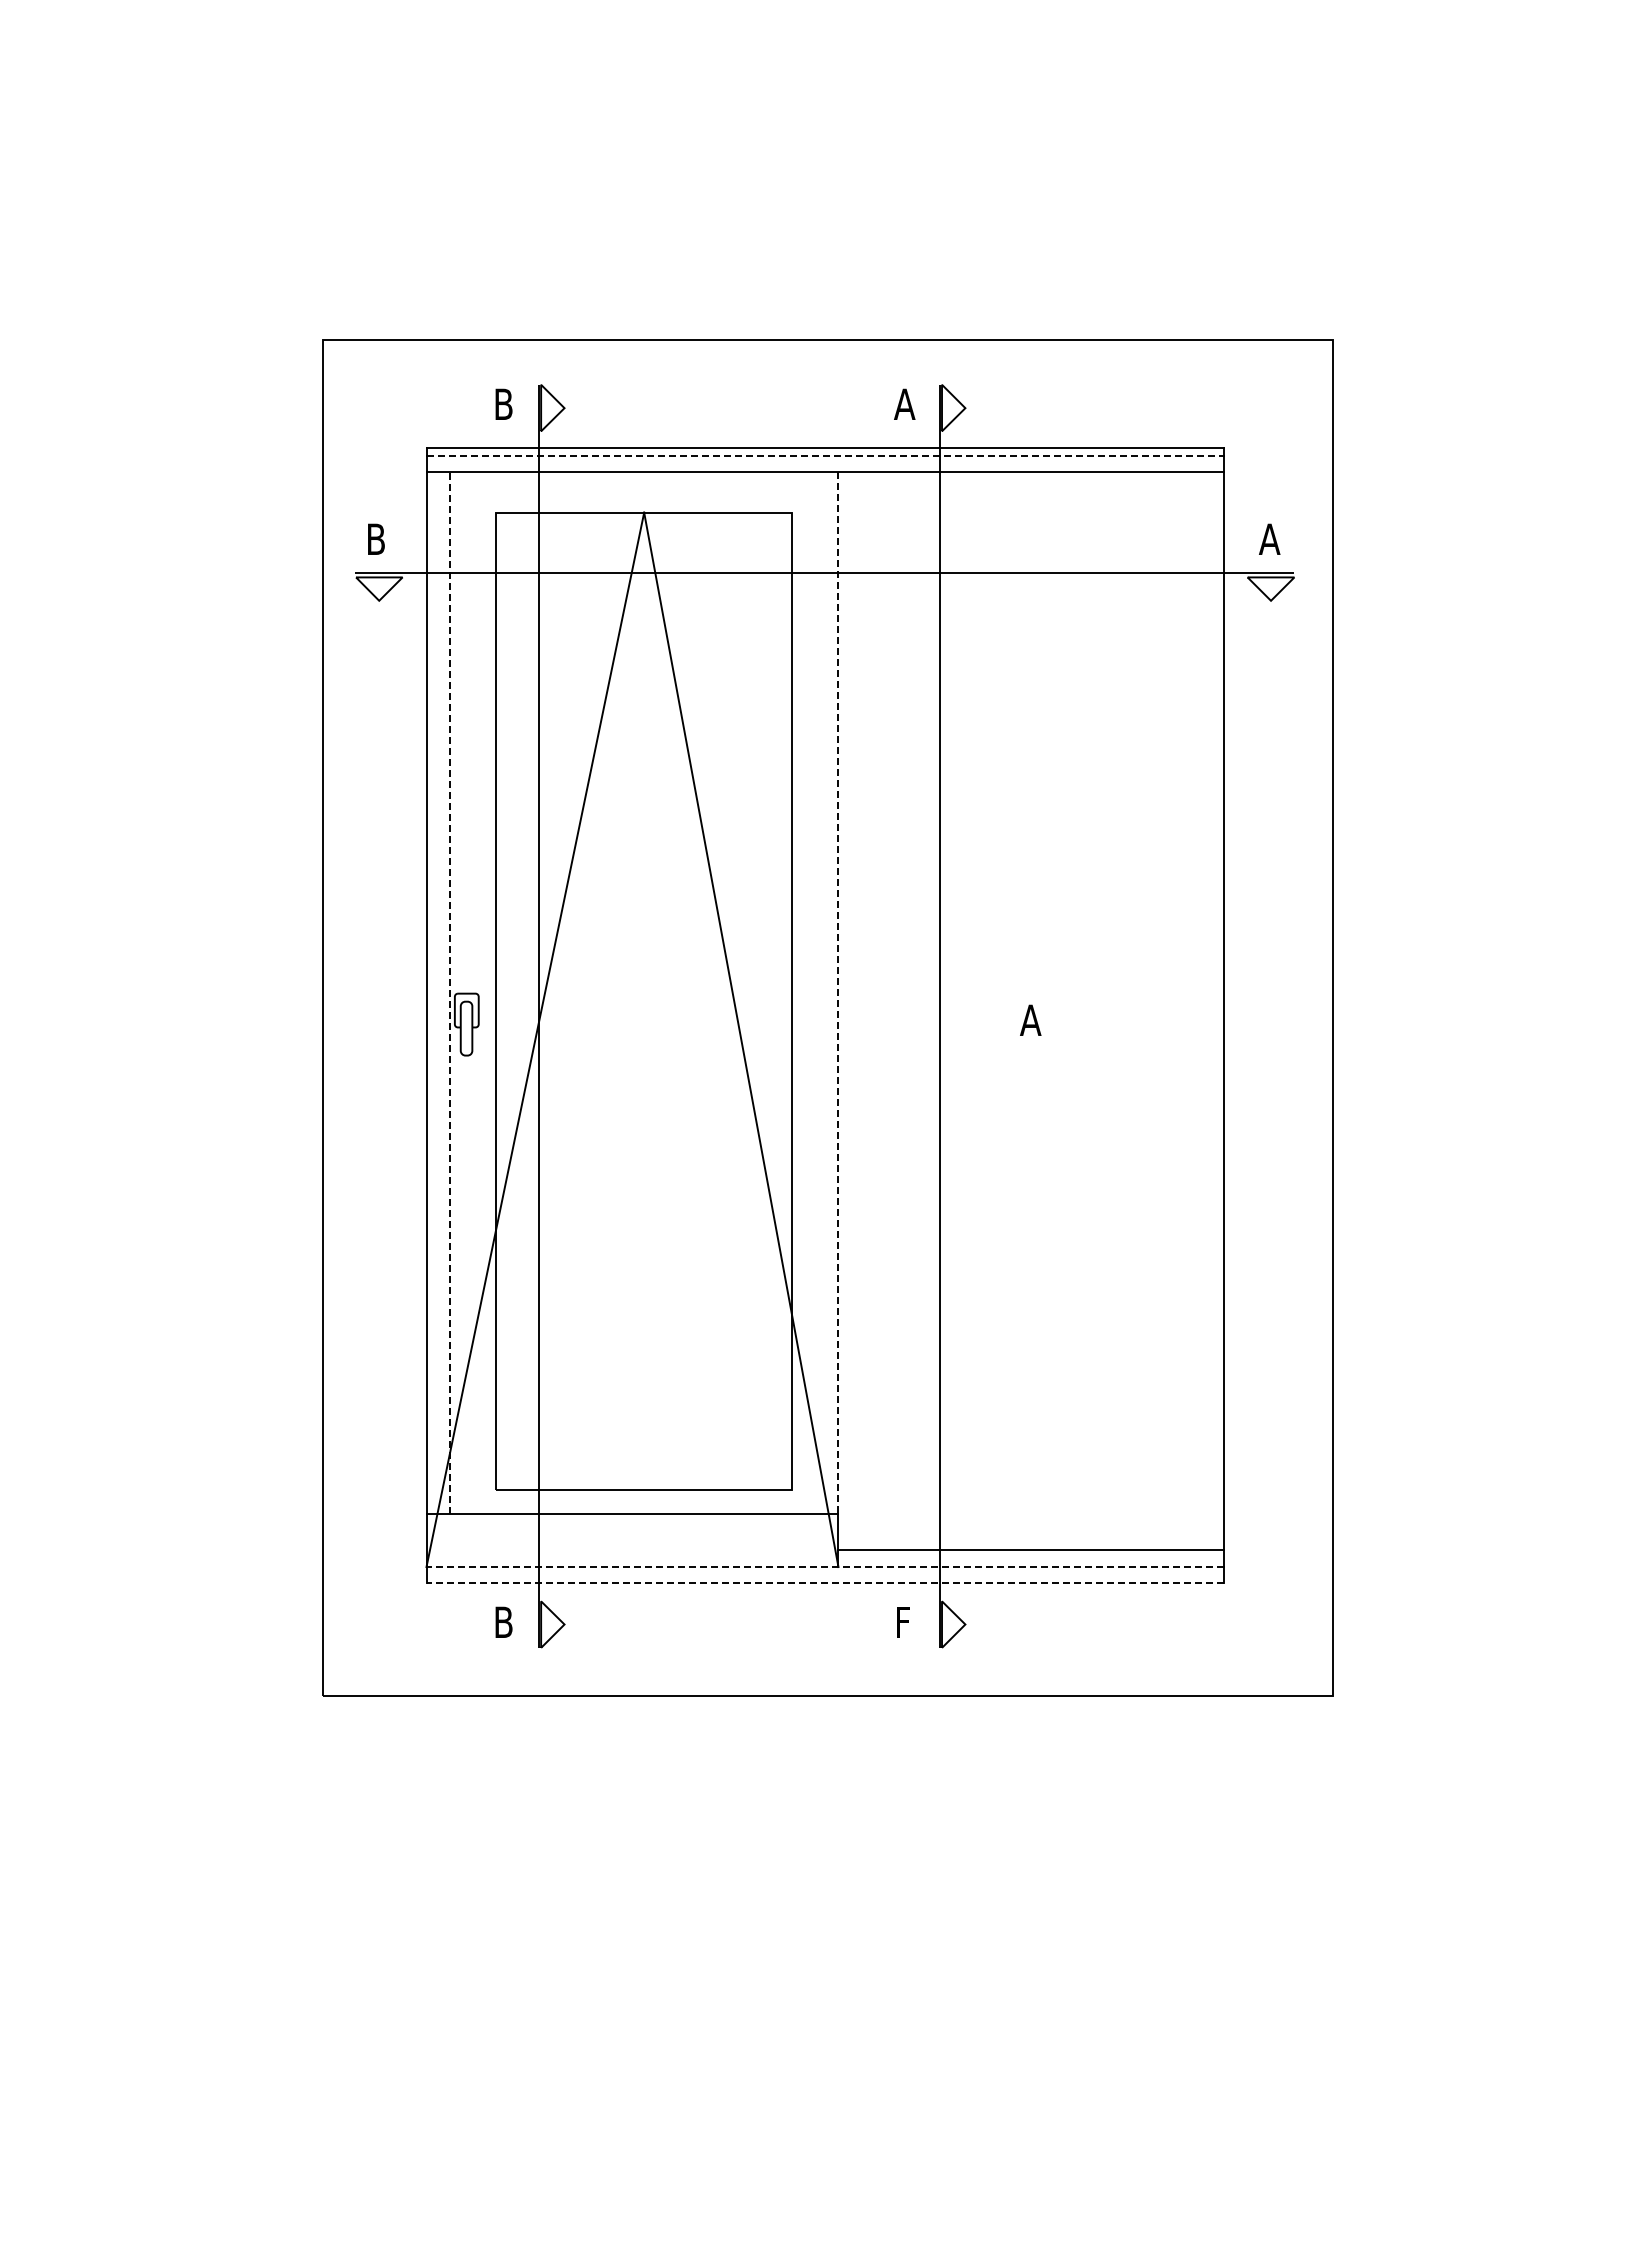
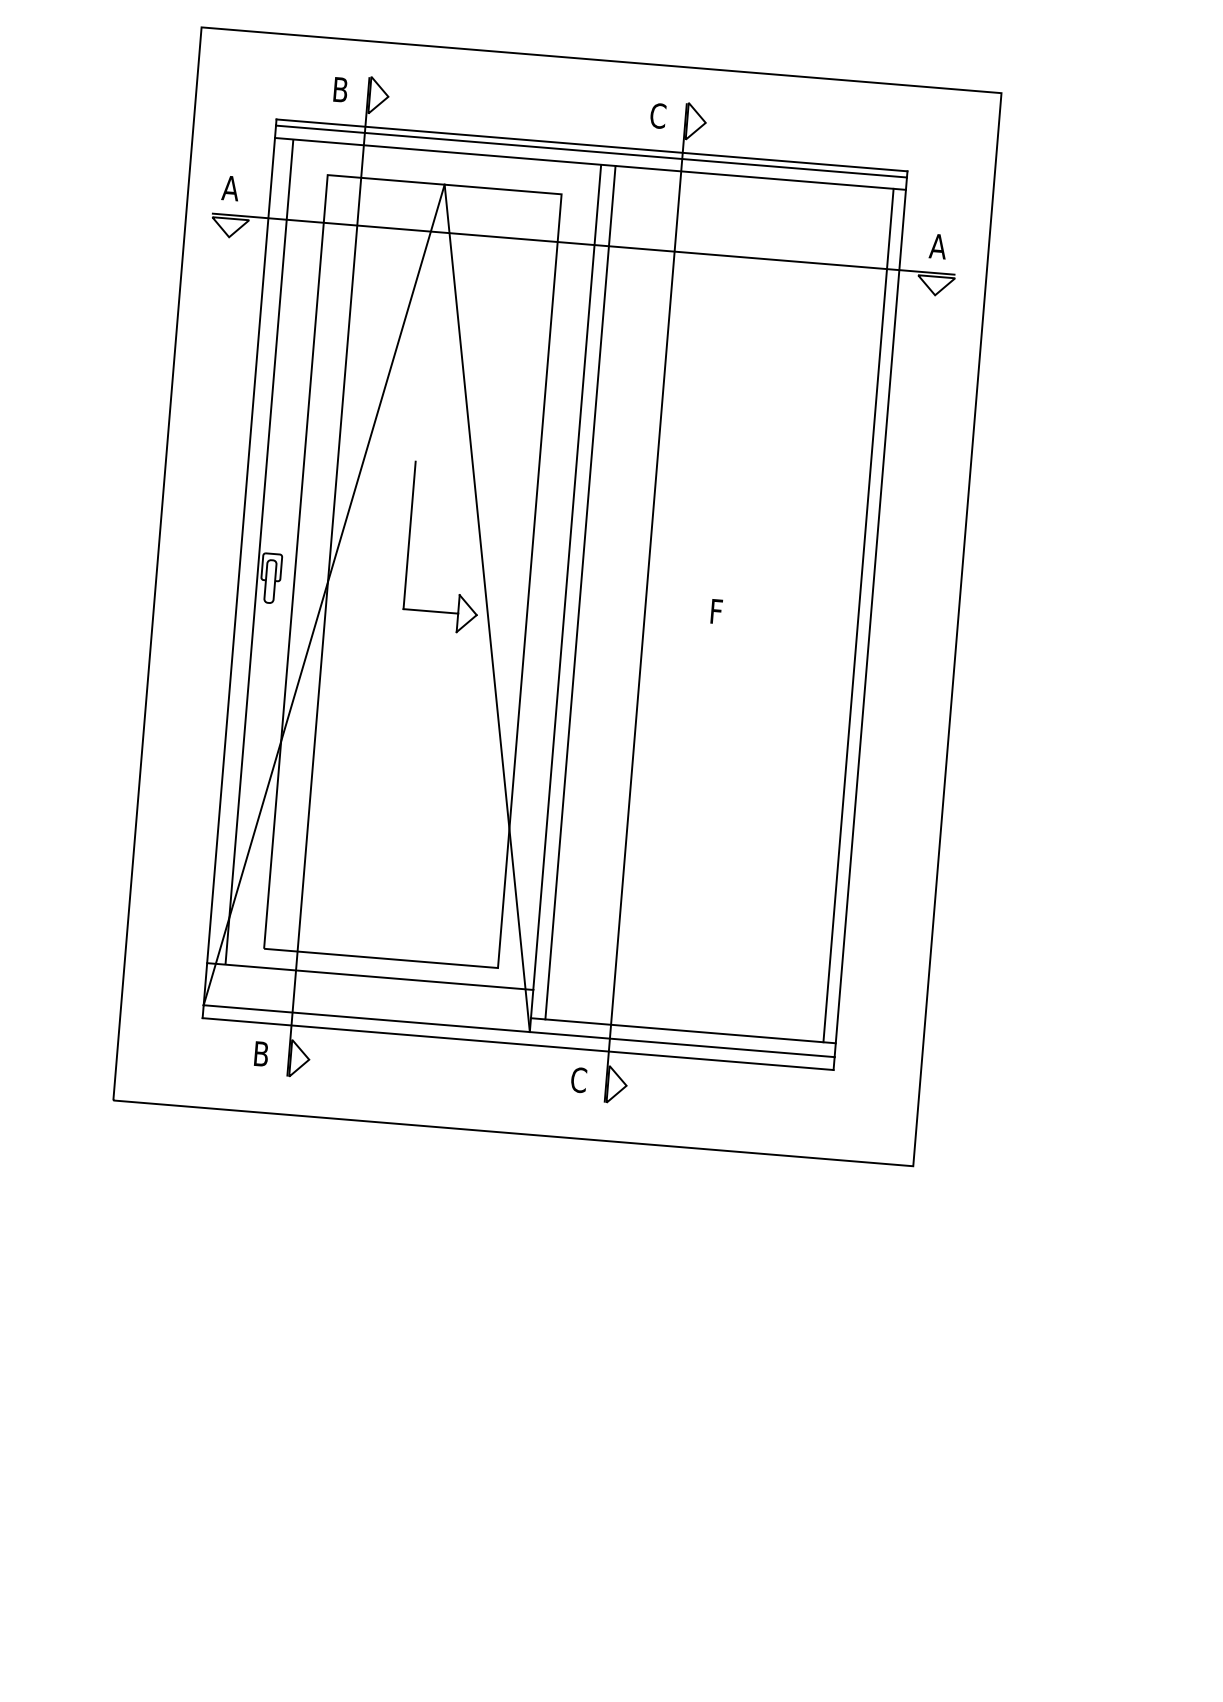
text: (904, 404) -> (657, 116), A -> C
line: (825, 455) -> (591, 151), dashed -> solid
text: (375, 538) -> (230, 187), B -> A
part: (636, 967) -> (408, 544), added
line: (449, 992) -> (259, 551), dashed -> solid
line: (838, 993) -> (567, 578), dashed -> solid
line: (856, 1010) -> (580, 592), added
line: (1207, 1010) -> (858, 615), added
text: (1030, 1019) -> (717, 611), A -> F
line: (825, 1567) -> (519, 1031), dashed -> solid
line: (825, 1583) -> (518, 1044), dashed -> solid
text: (904, 1622) -> (578, 1080), F -> C

